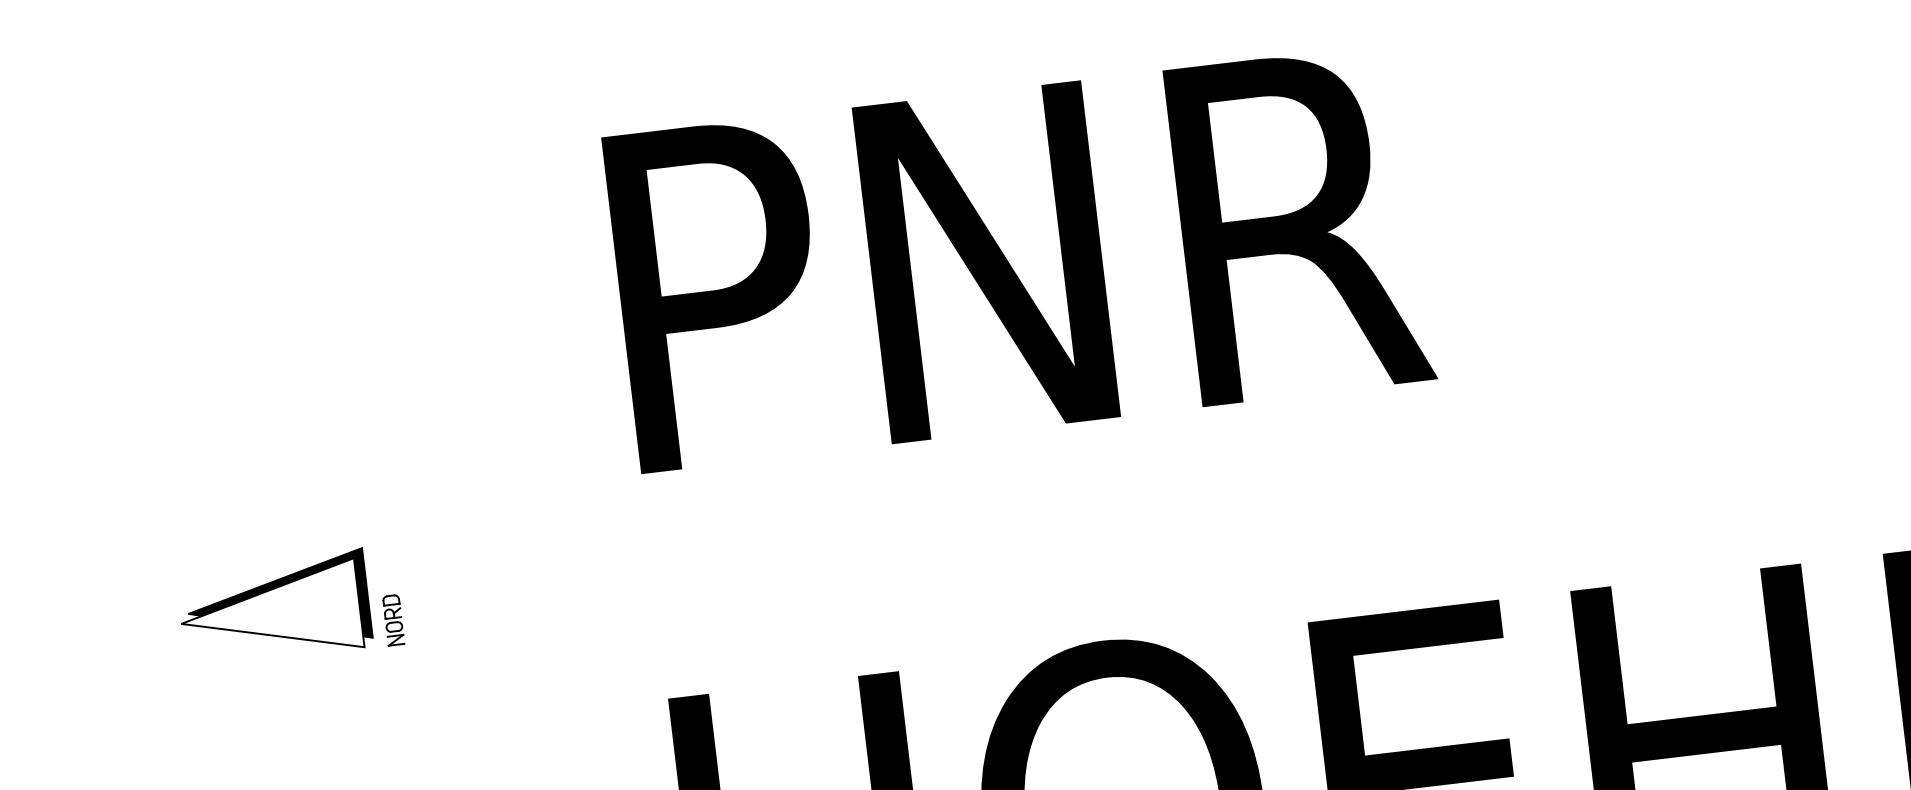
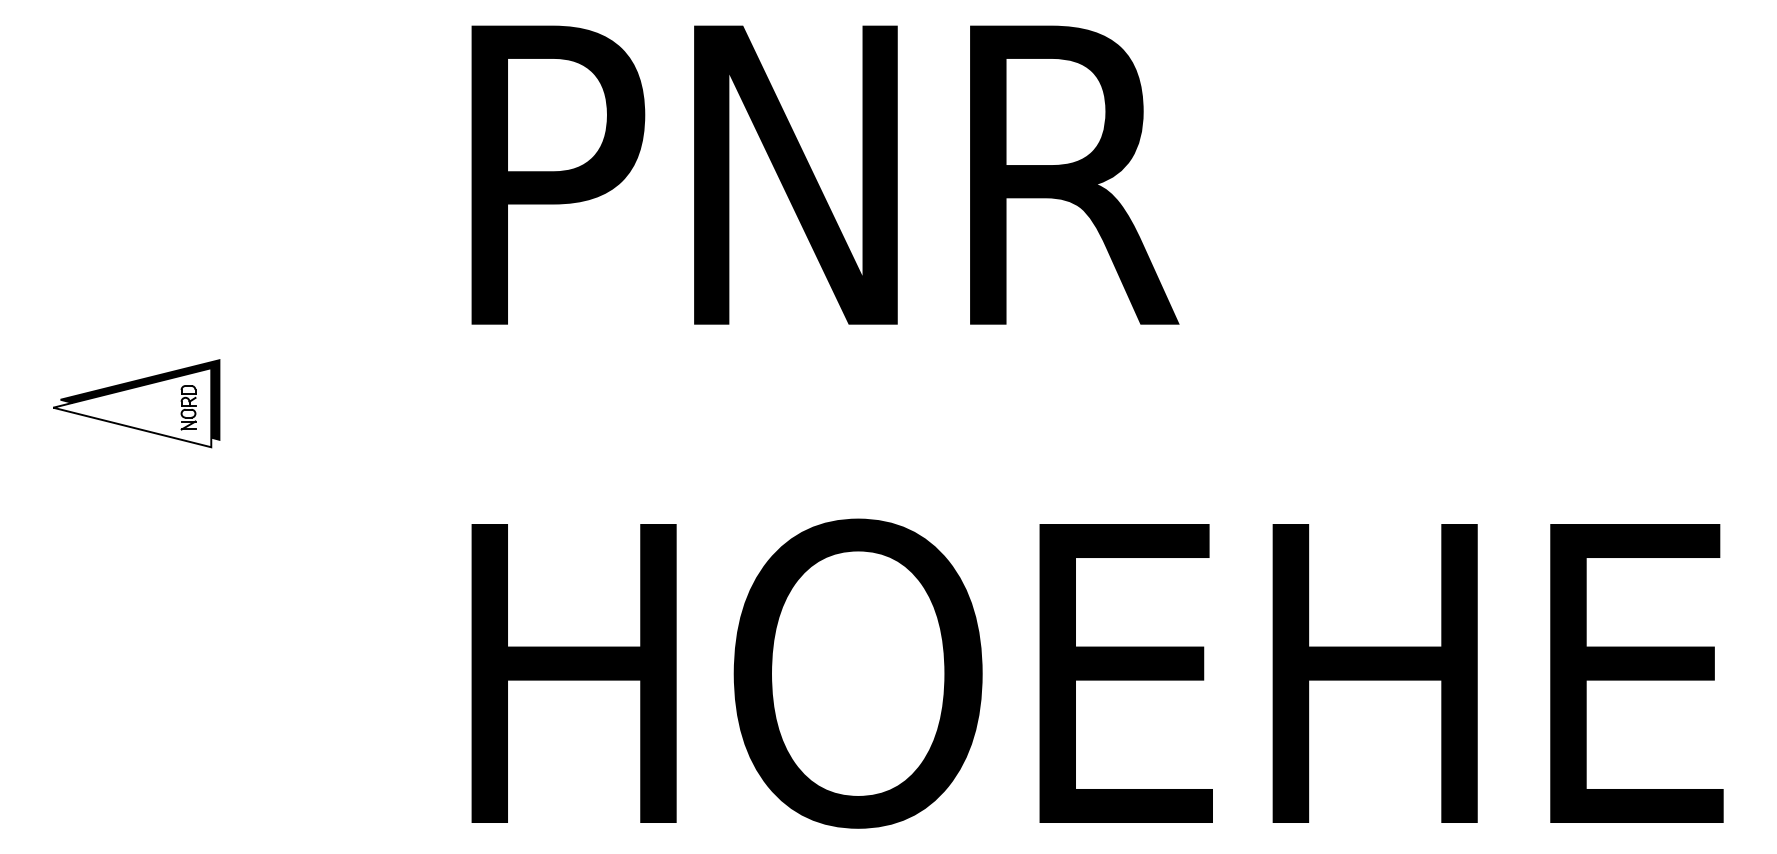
part: (393, 620) -> (188, 407), moved

